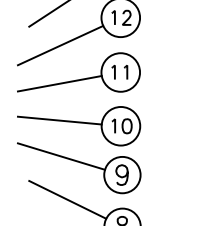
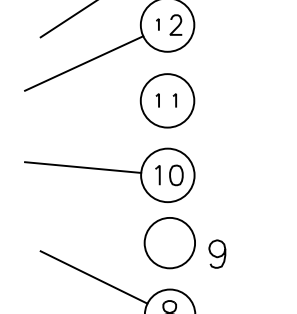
part: (113, 17) -> (157, 24), size x0.6
part: (113, 72) -> (157, 100), size x0.7
part: (125, 72) -> (174, 100), size x0.7
line: (60, 83) -> (83, 116), removed
line: (61, 156) -> (85, 217), removed
curve: (120, 176) -> (215, 255), moved

